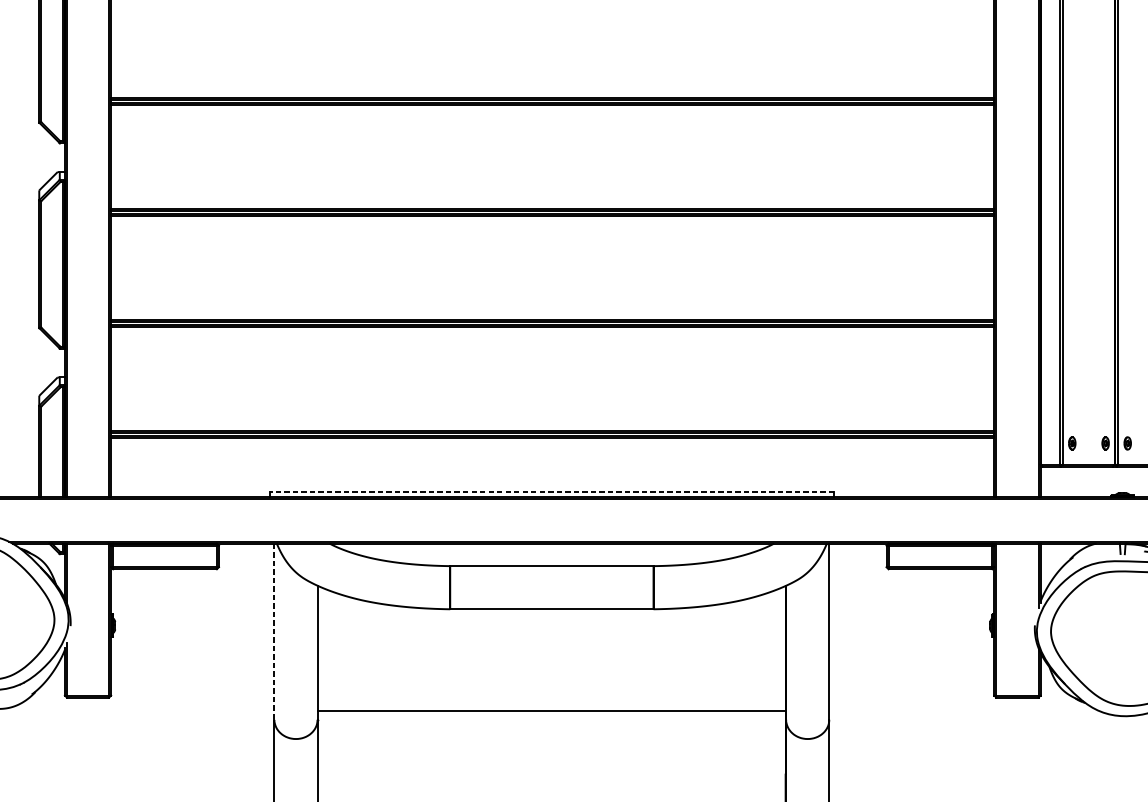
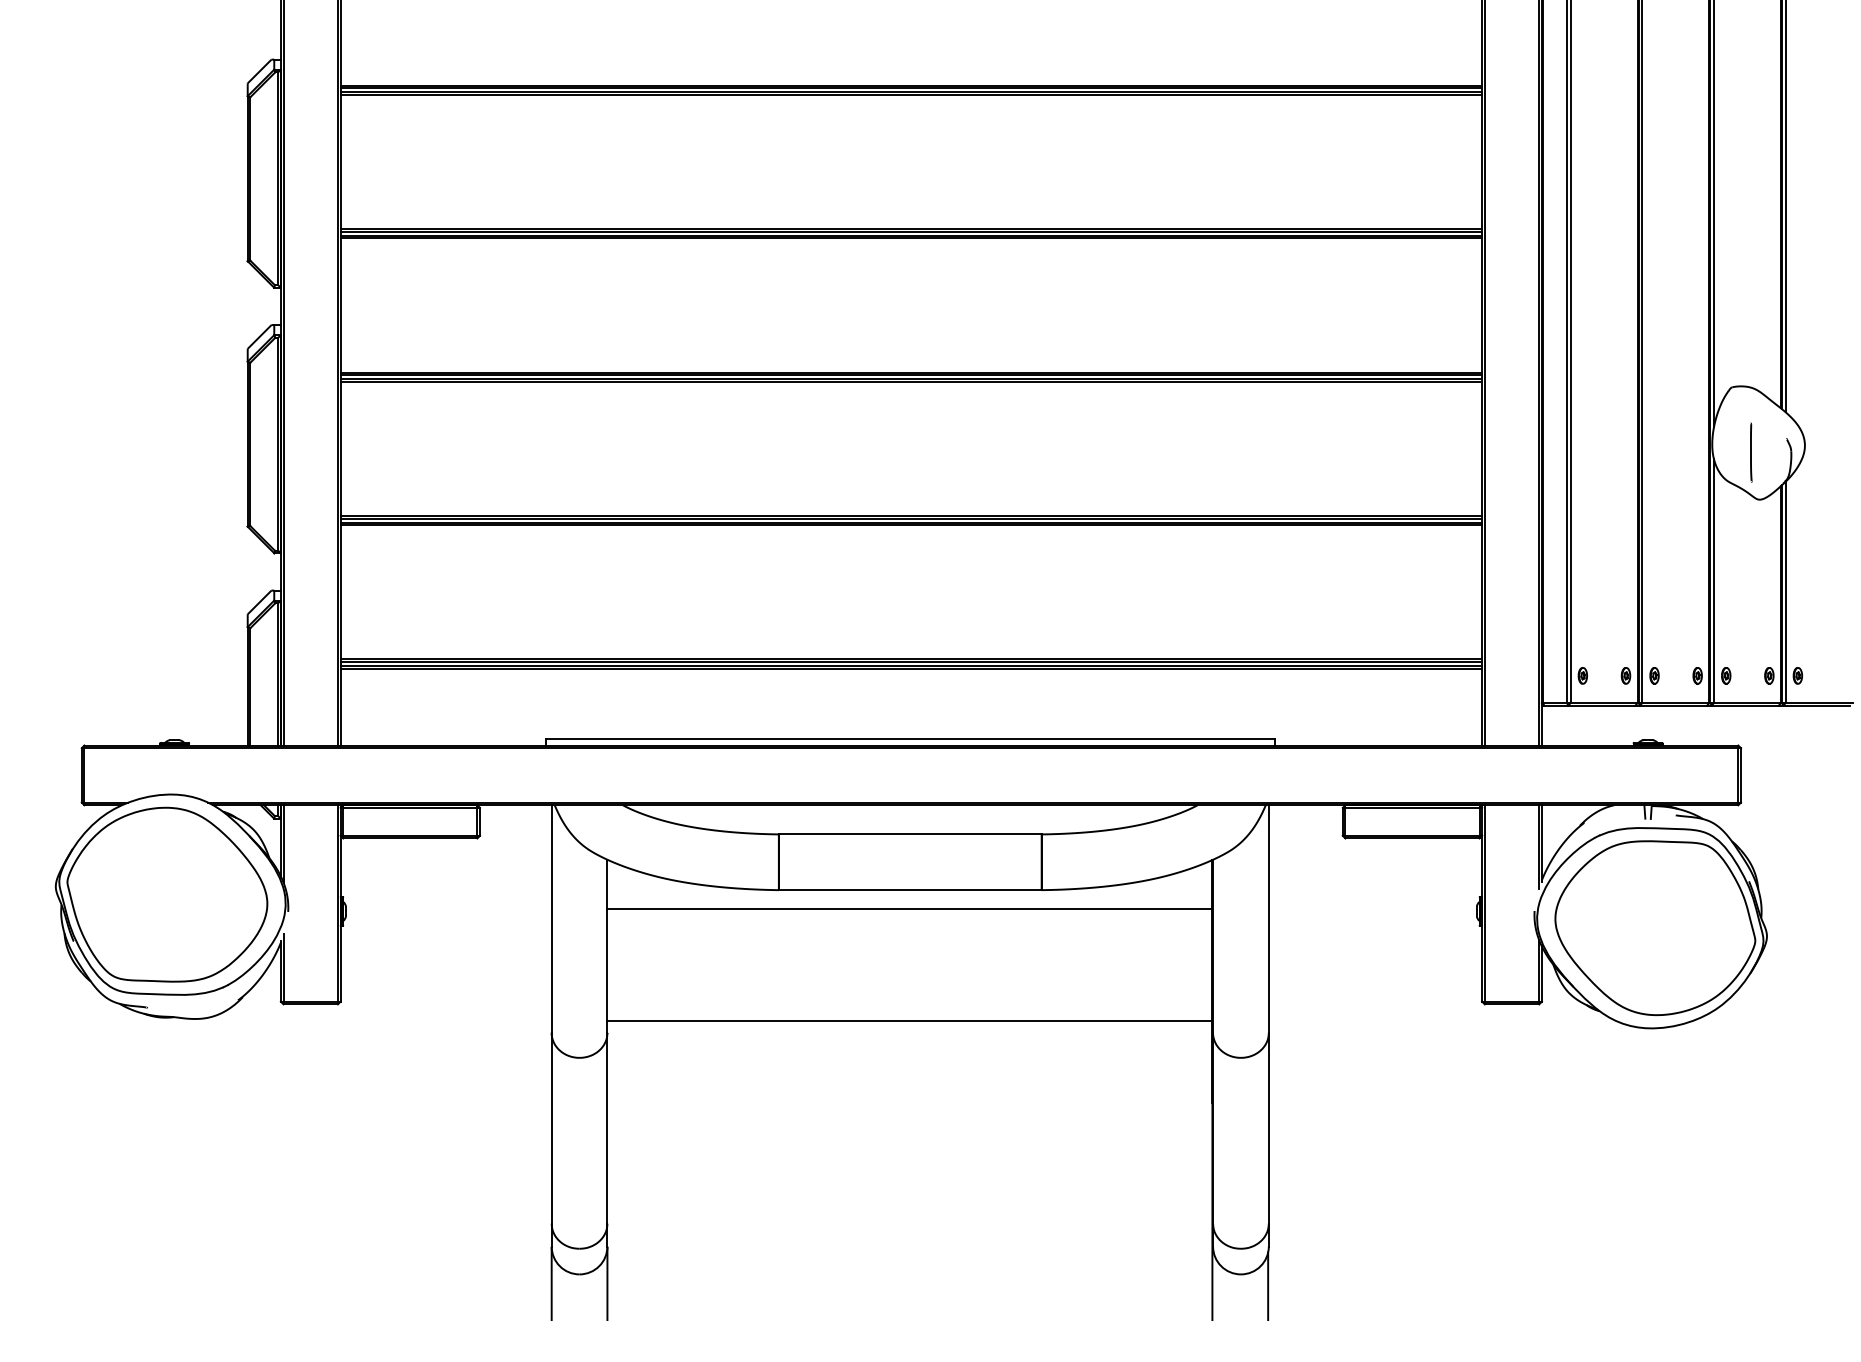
line: (552, 491) -> (910, 738), dashed -> solid
line: (551, 624) -> (909, 909), added
line: (274, 631) -> (551, 919), dashed -> solid

